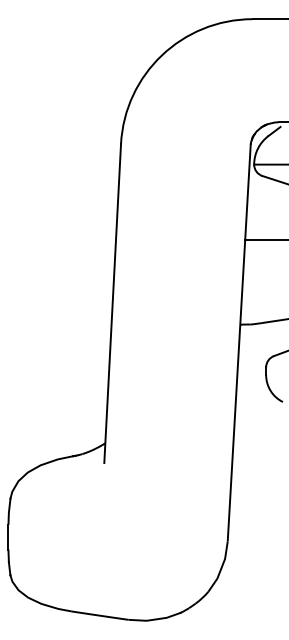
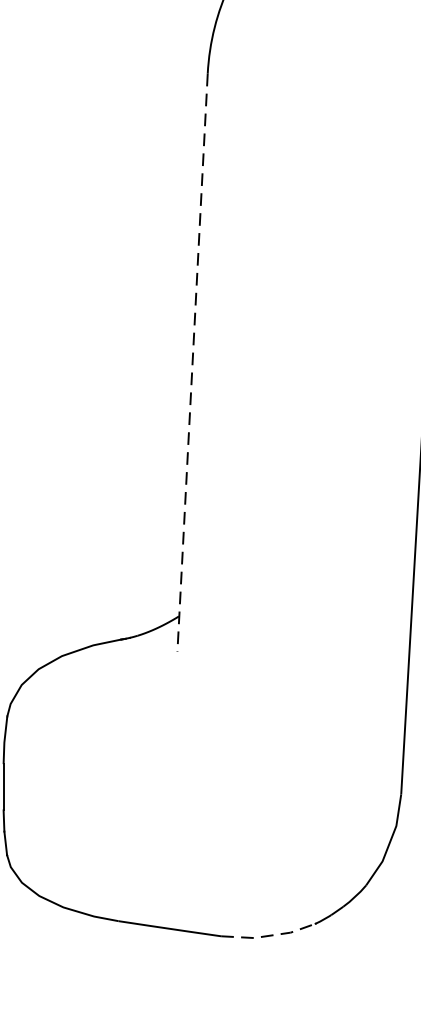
line: (112, 303) -> (192, 362), solid -> dashed
line: (155, 619) -> (270, 935), solid -> dashed

